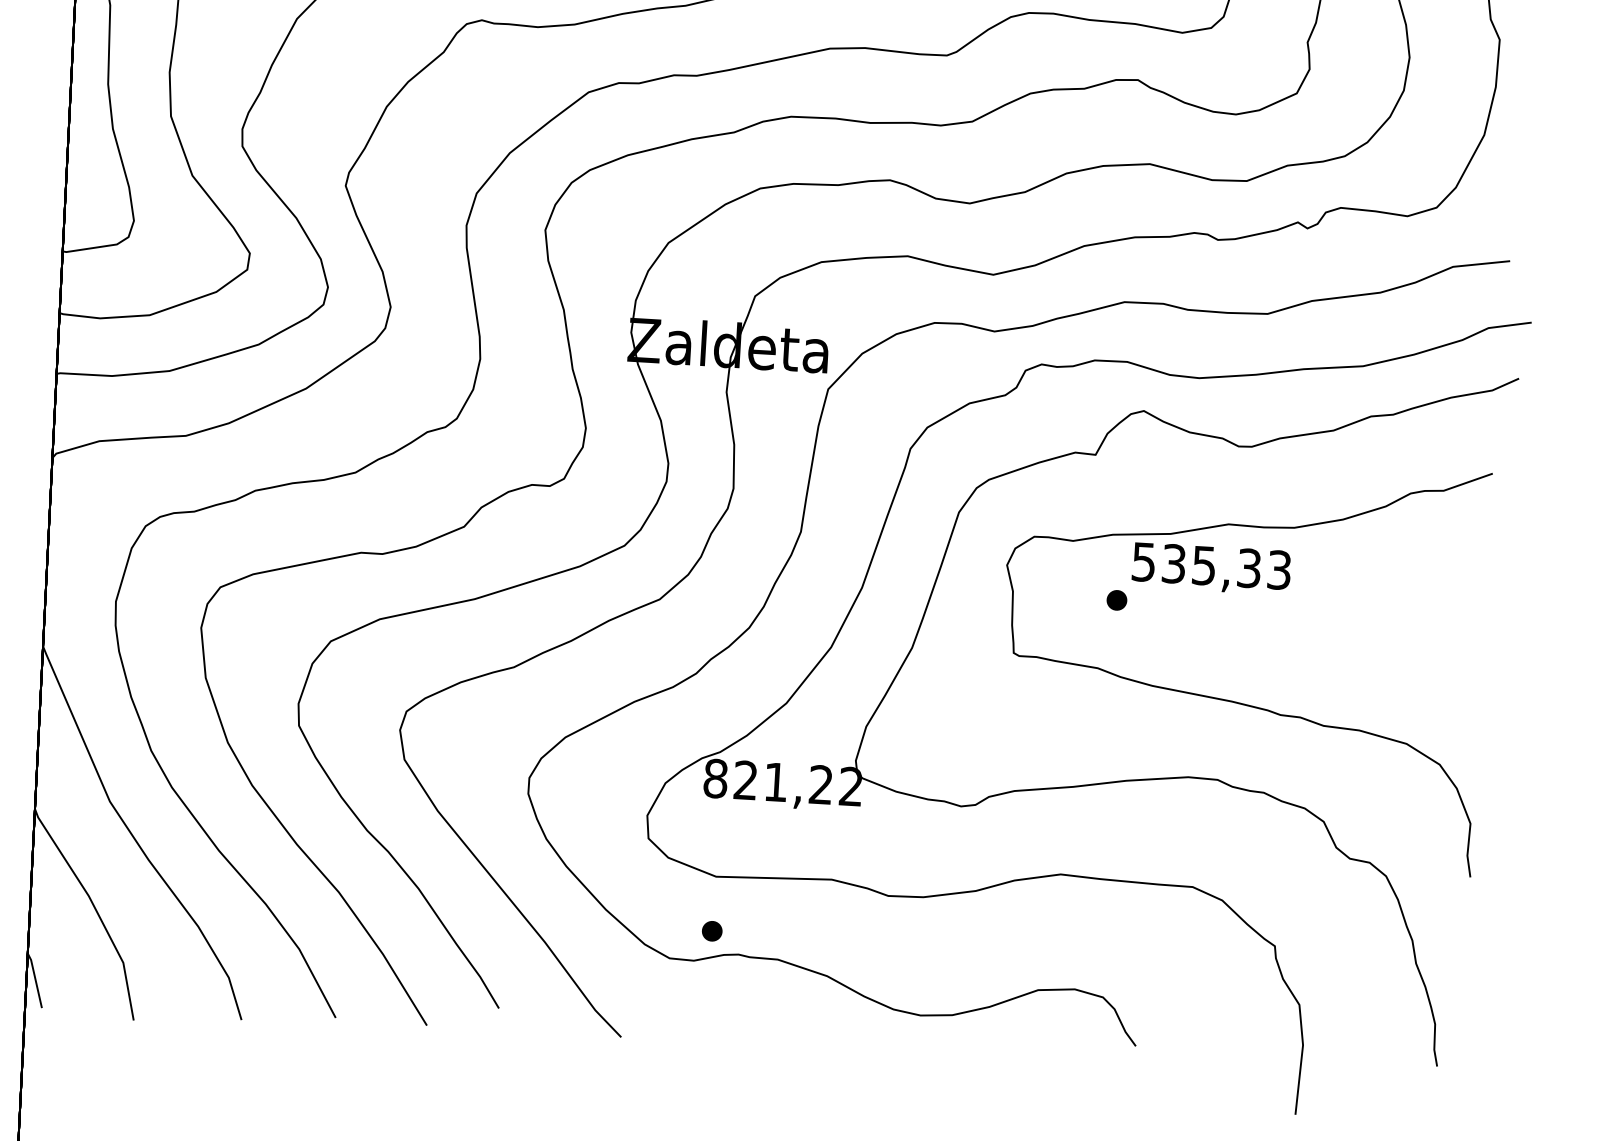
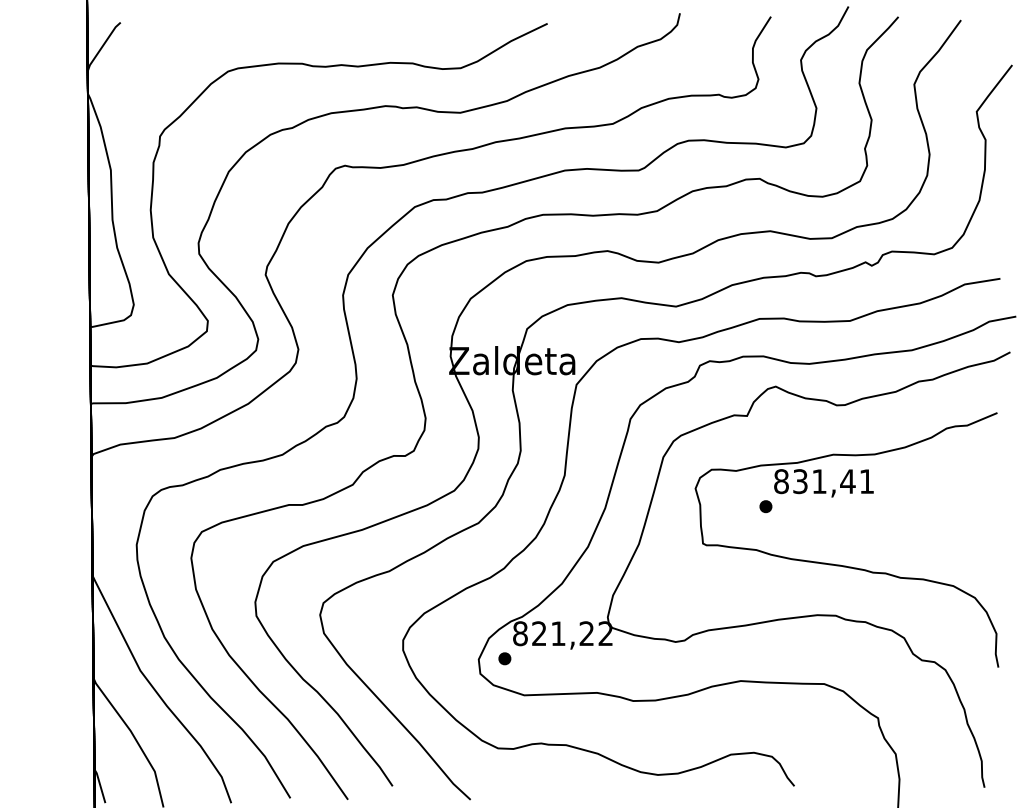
text: (1212, 565) -> (824, 481), 535,33 -> 831,41
part: (711, 930) -> (504, 658), moved

